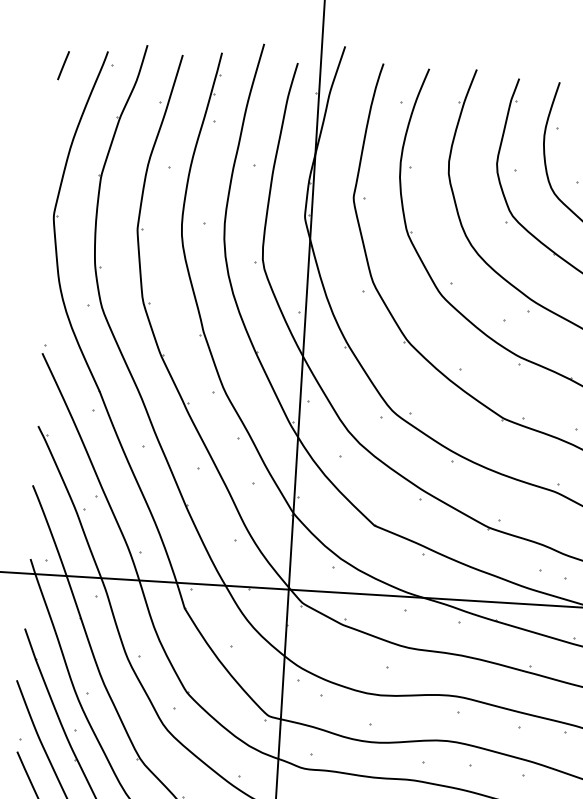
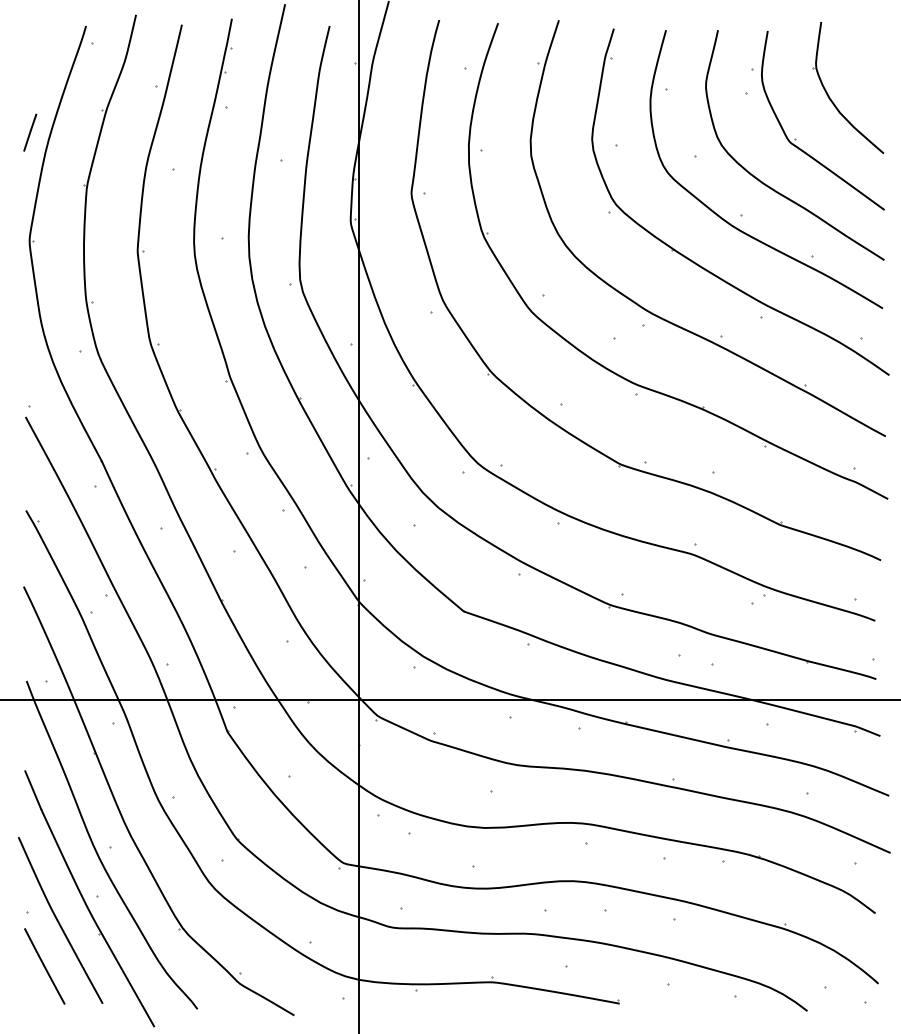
line: (63, 65) -> (30, 132), moved

